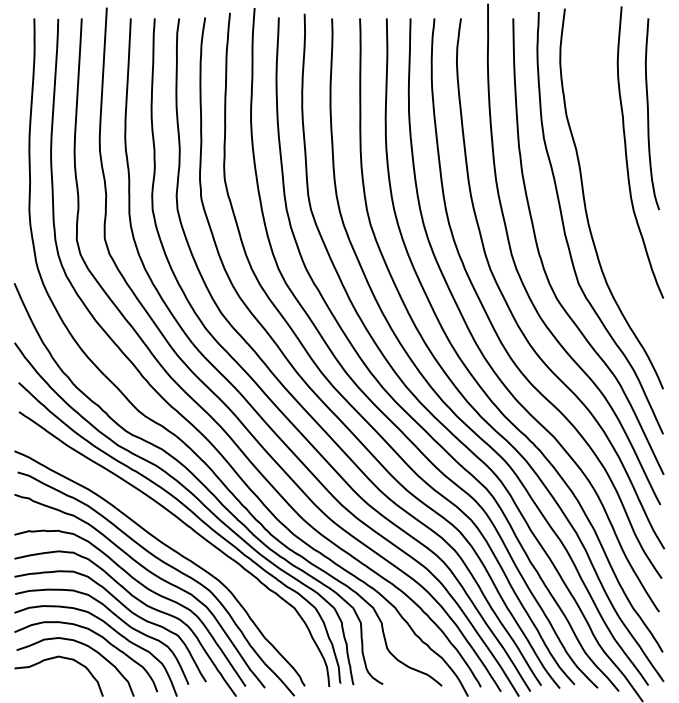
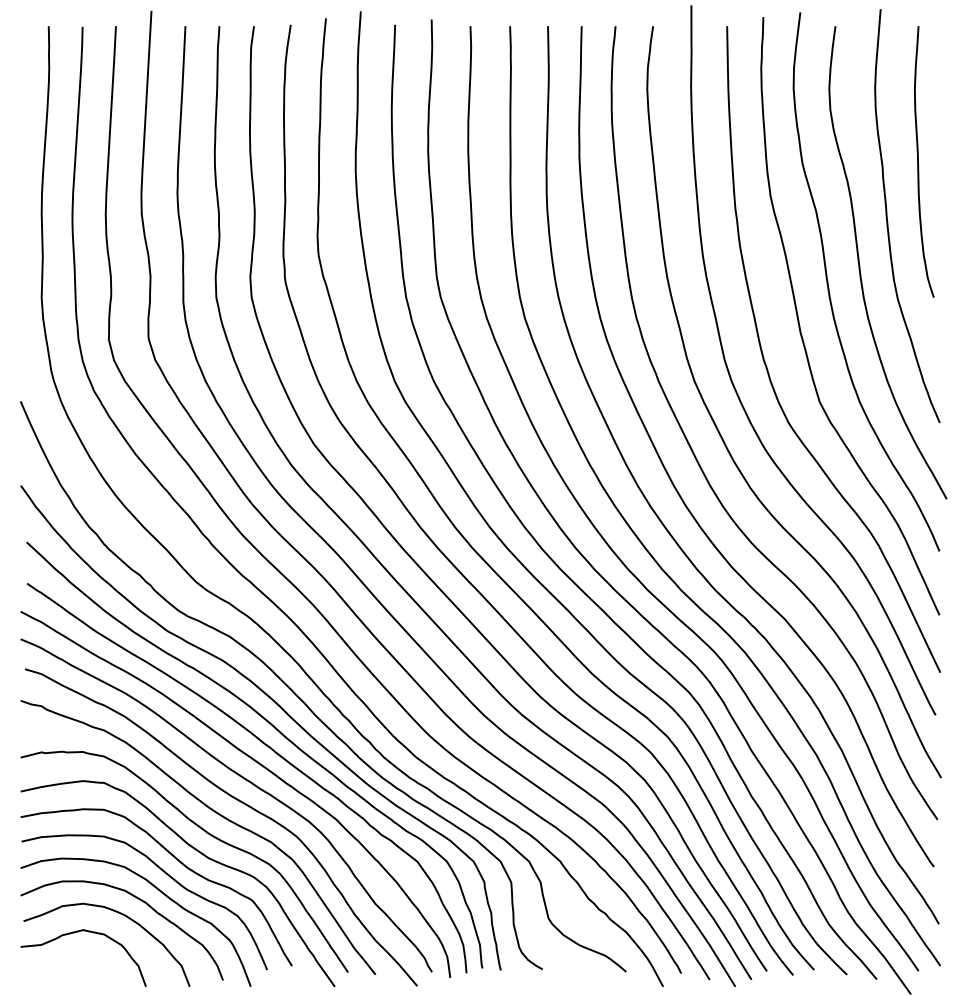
curve: (607, 187) -> (860, 265), added
curve: (182, 539) -> (258, 764), added

